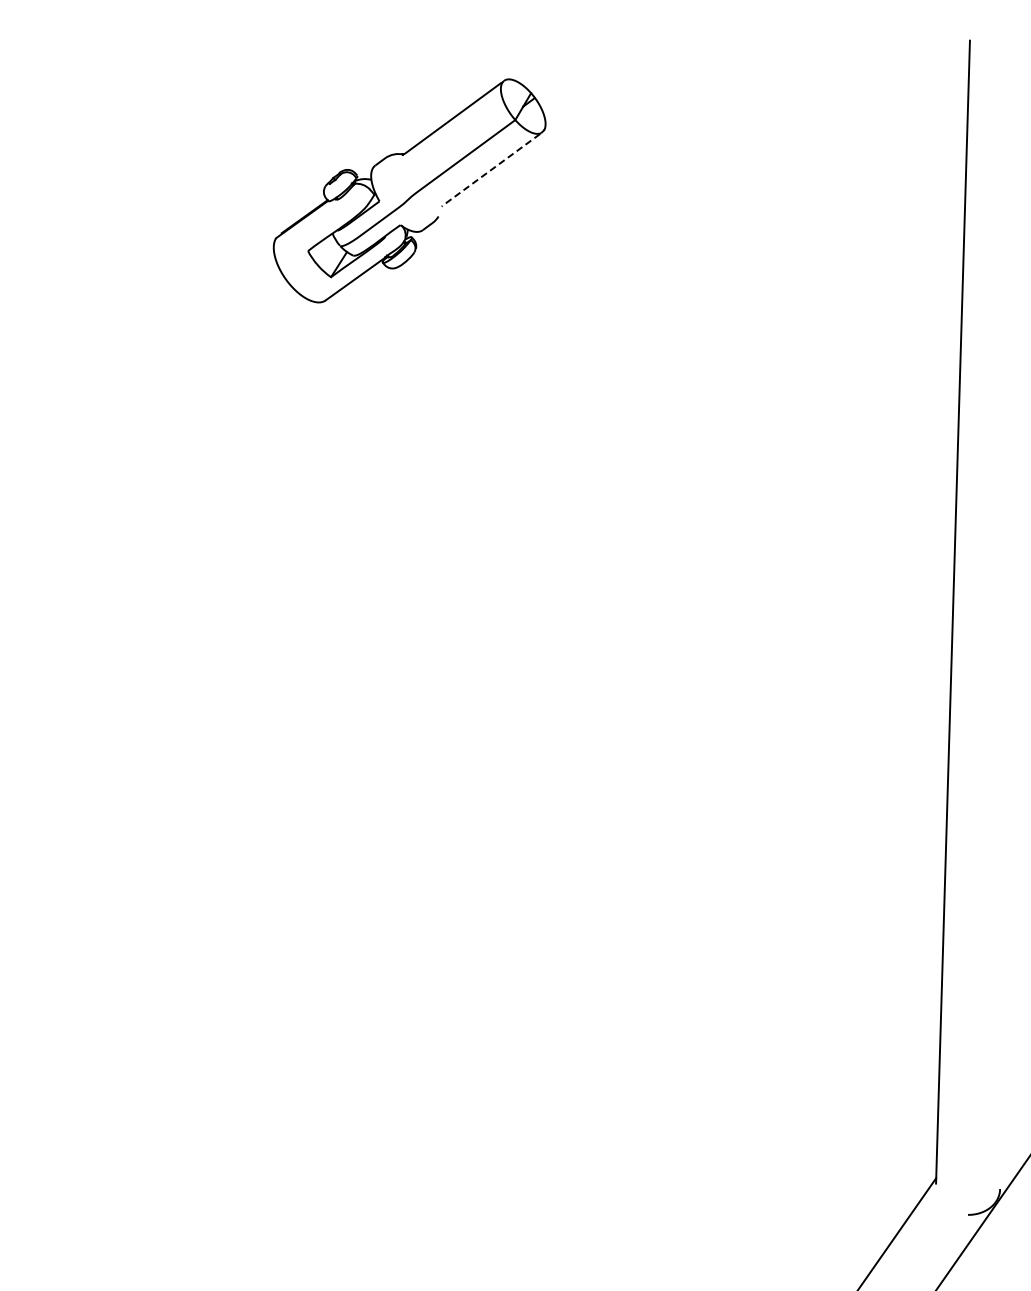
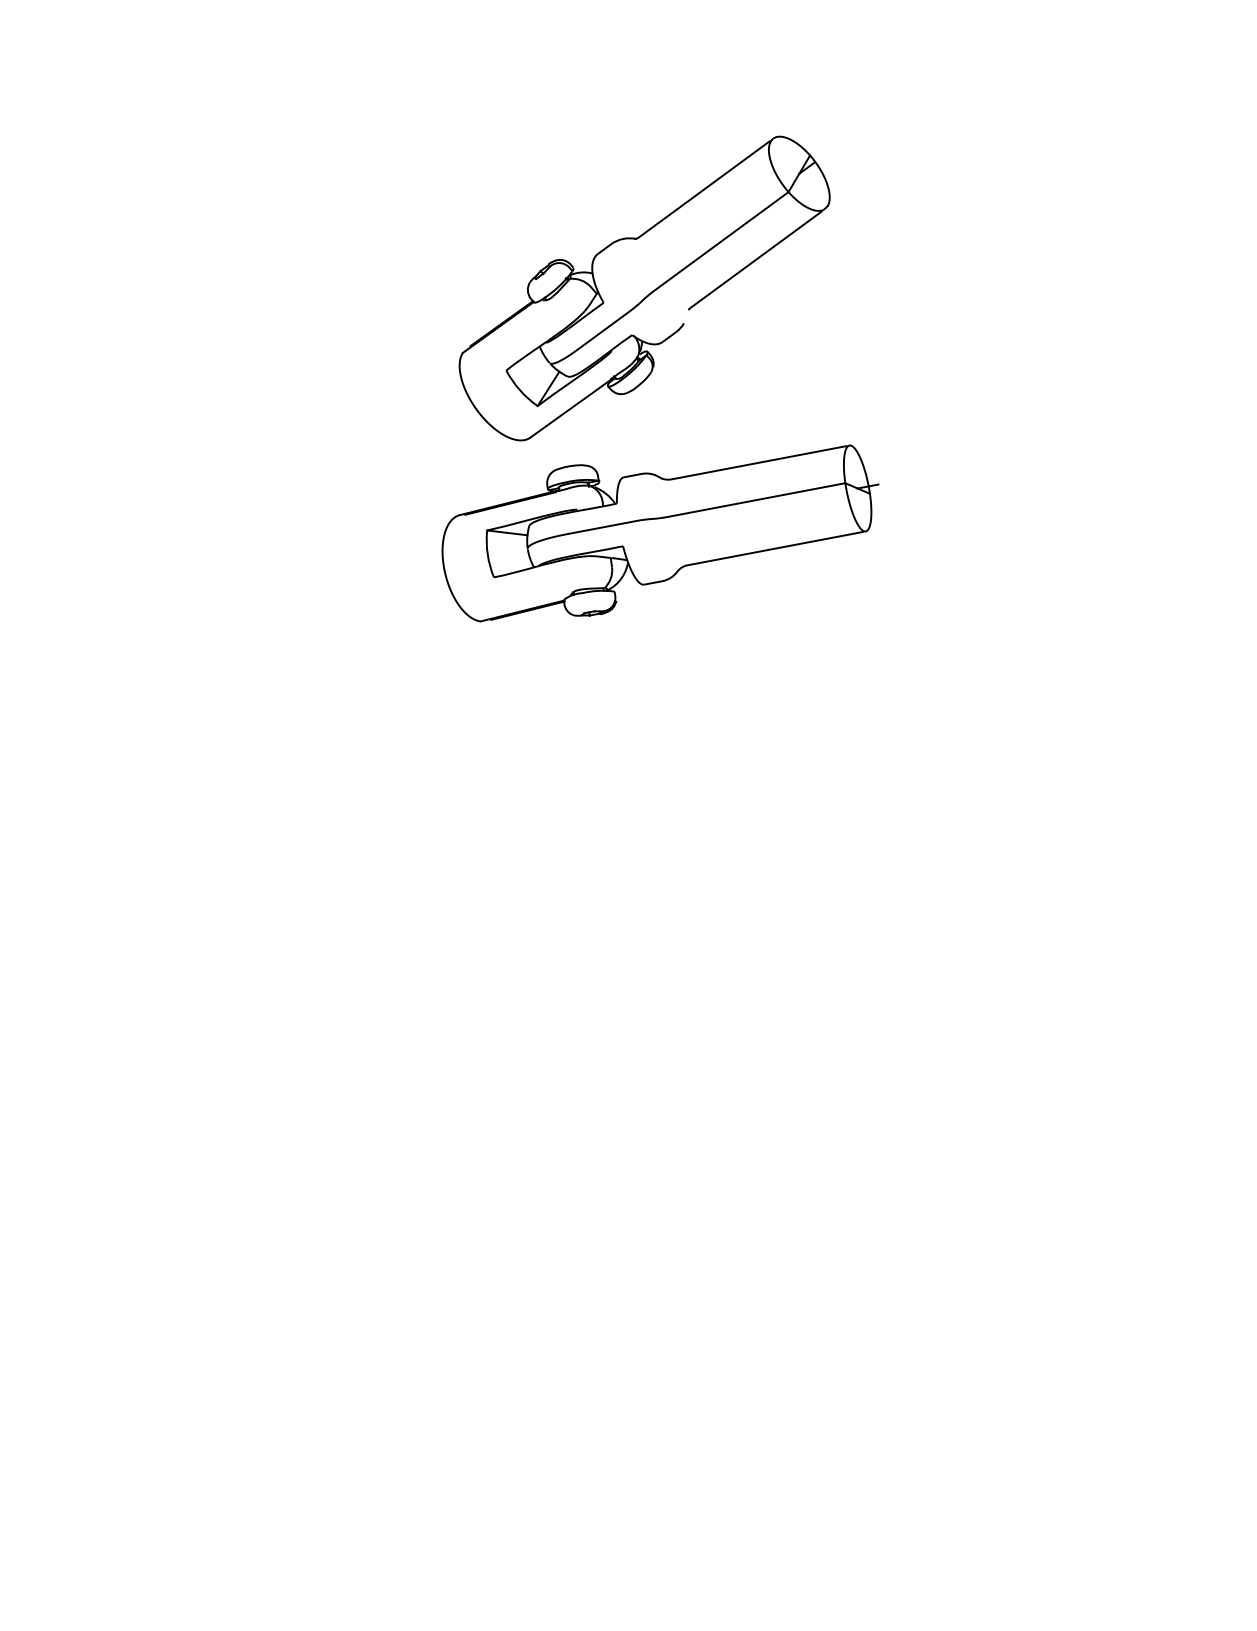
line: (488, 172) -> (752, 263), dashed -> solid
part: (421, 370) -> (660, 533), added

